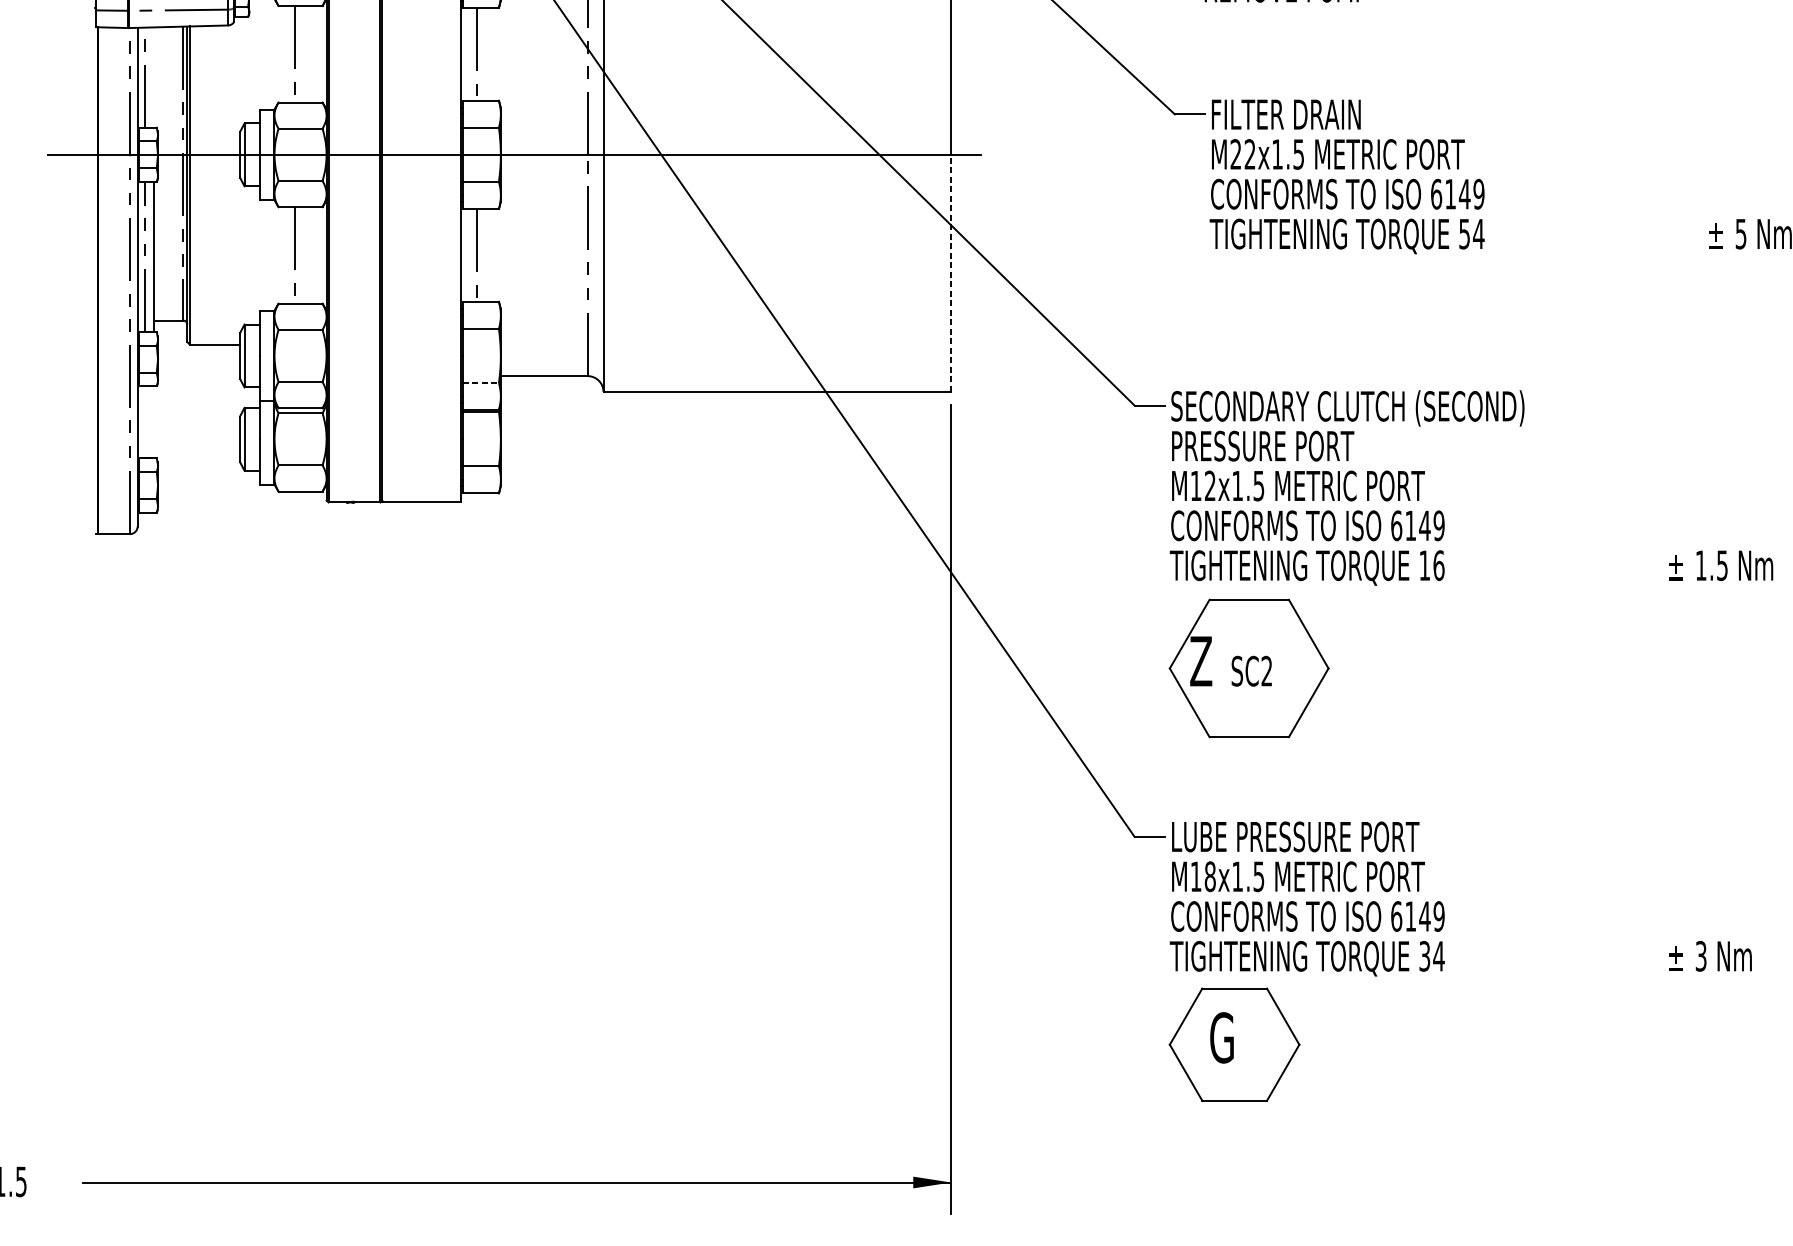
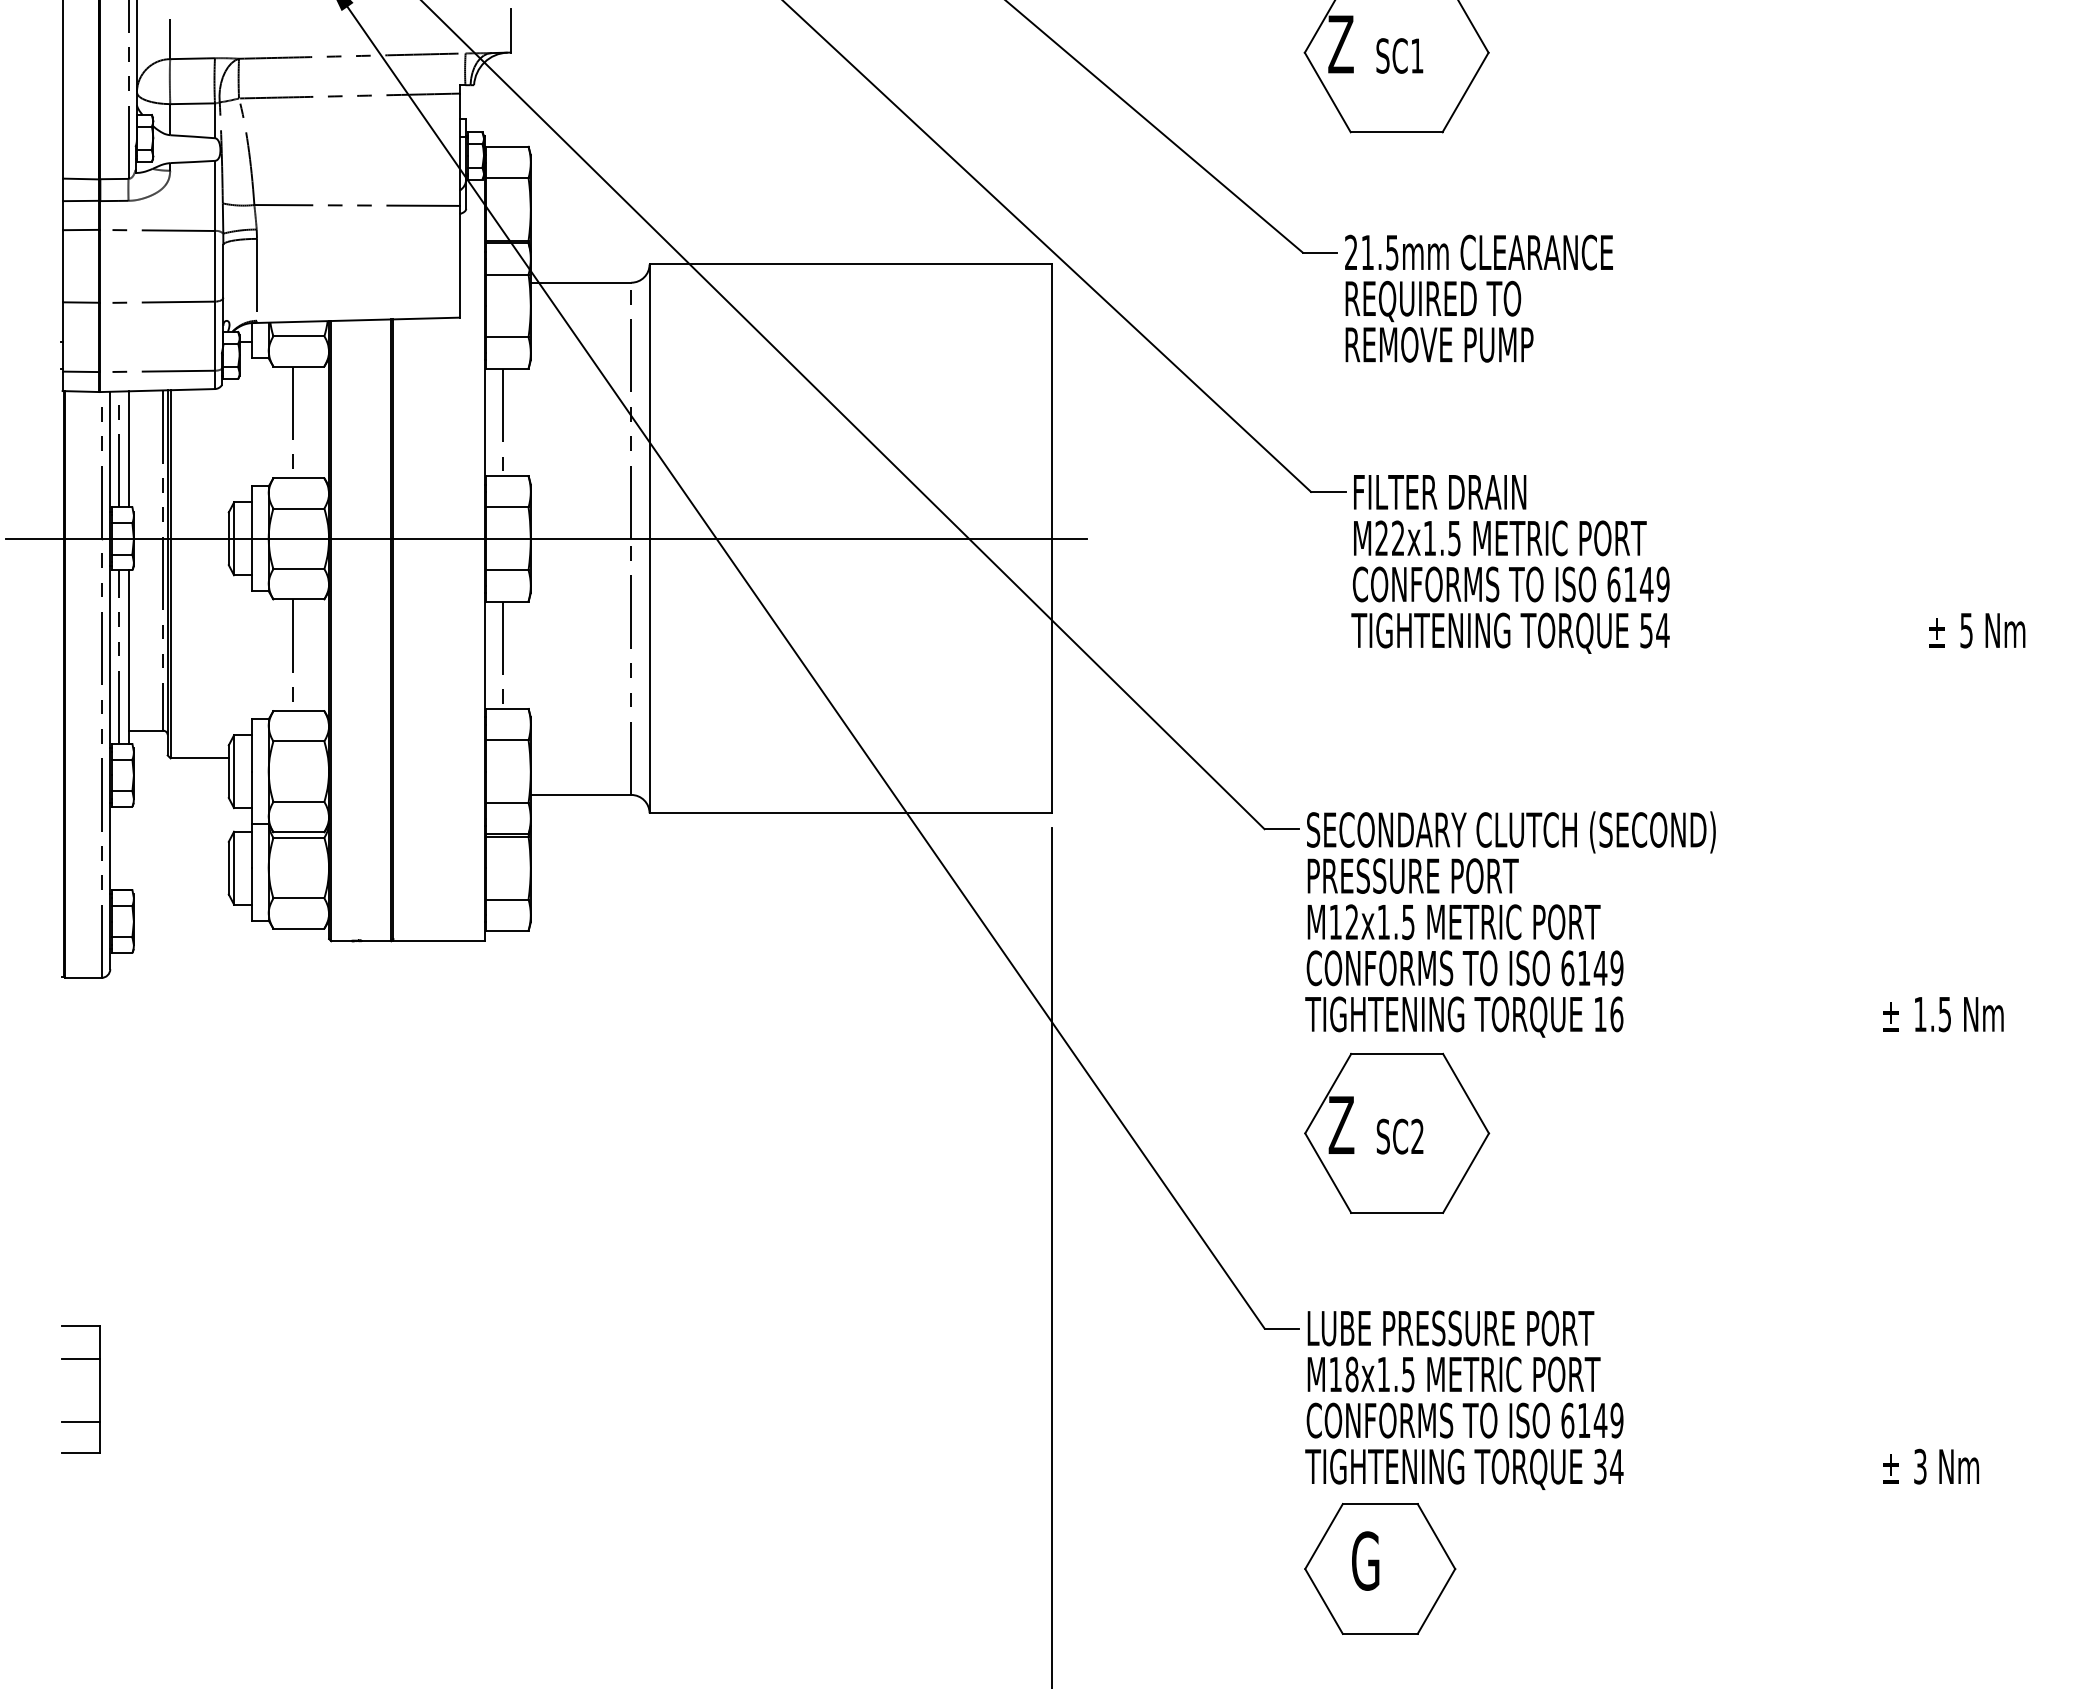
line: (154, 77) -> (129, 449), added
line: (951, 272) -> (1052, 675), dashed -> solid
line: (480, 383) -> (507, 803), dashed -> solid
part: (128, 889) -> (99, 1389), added

